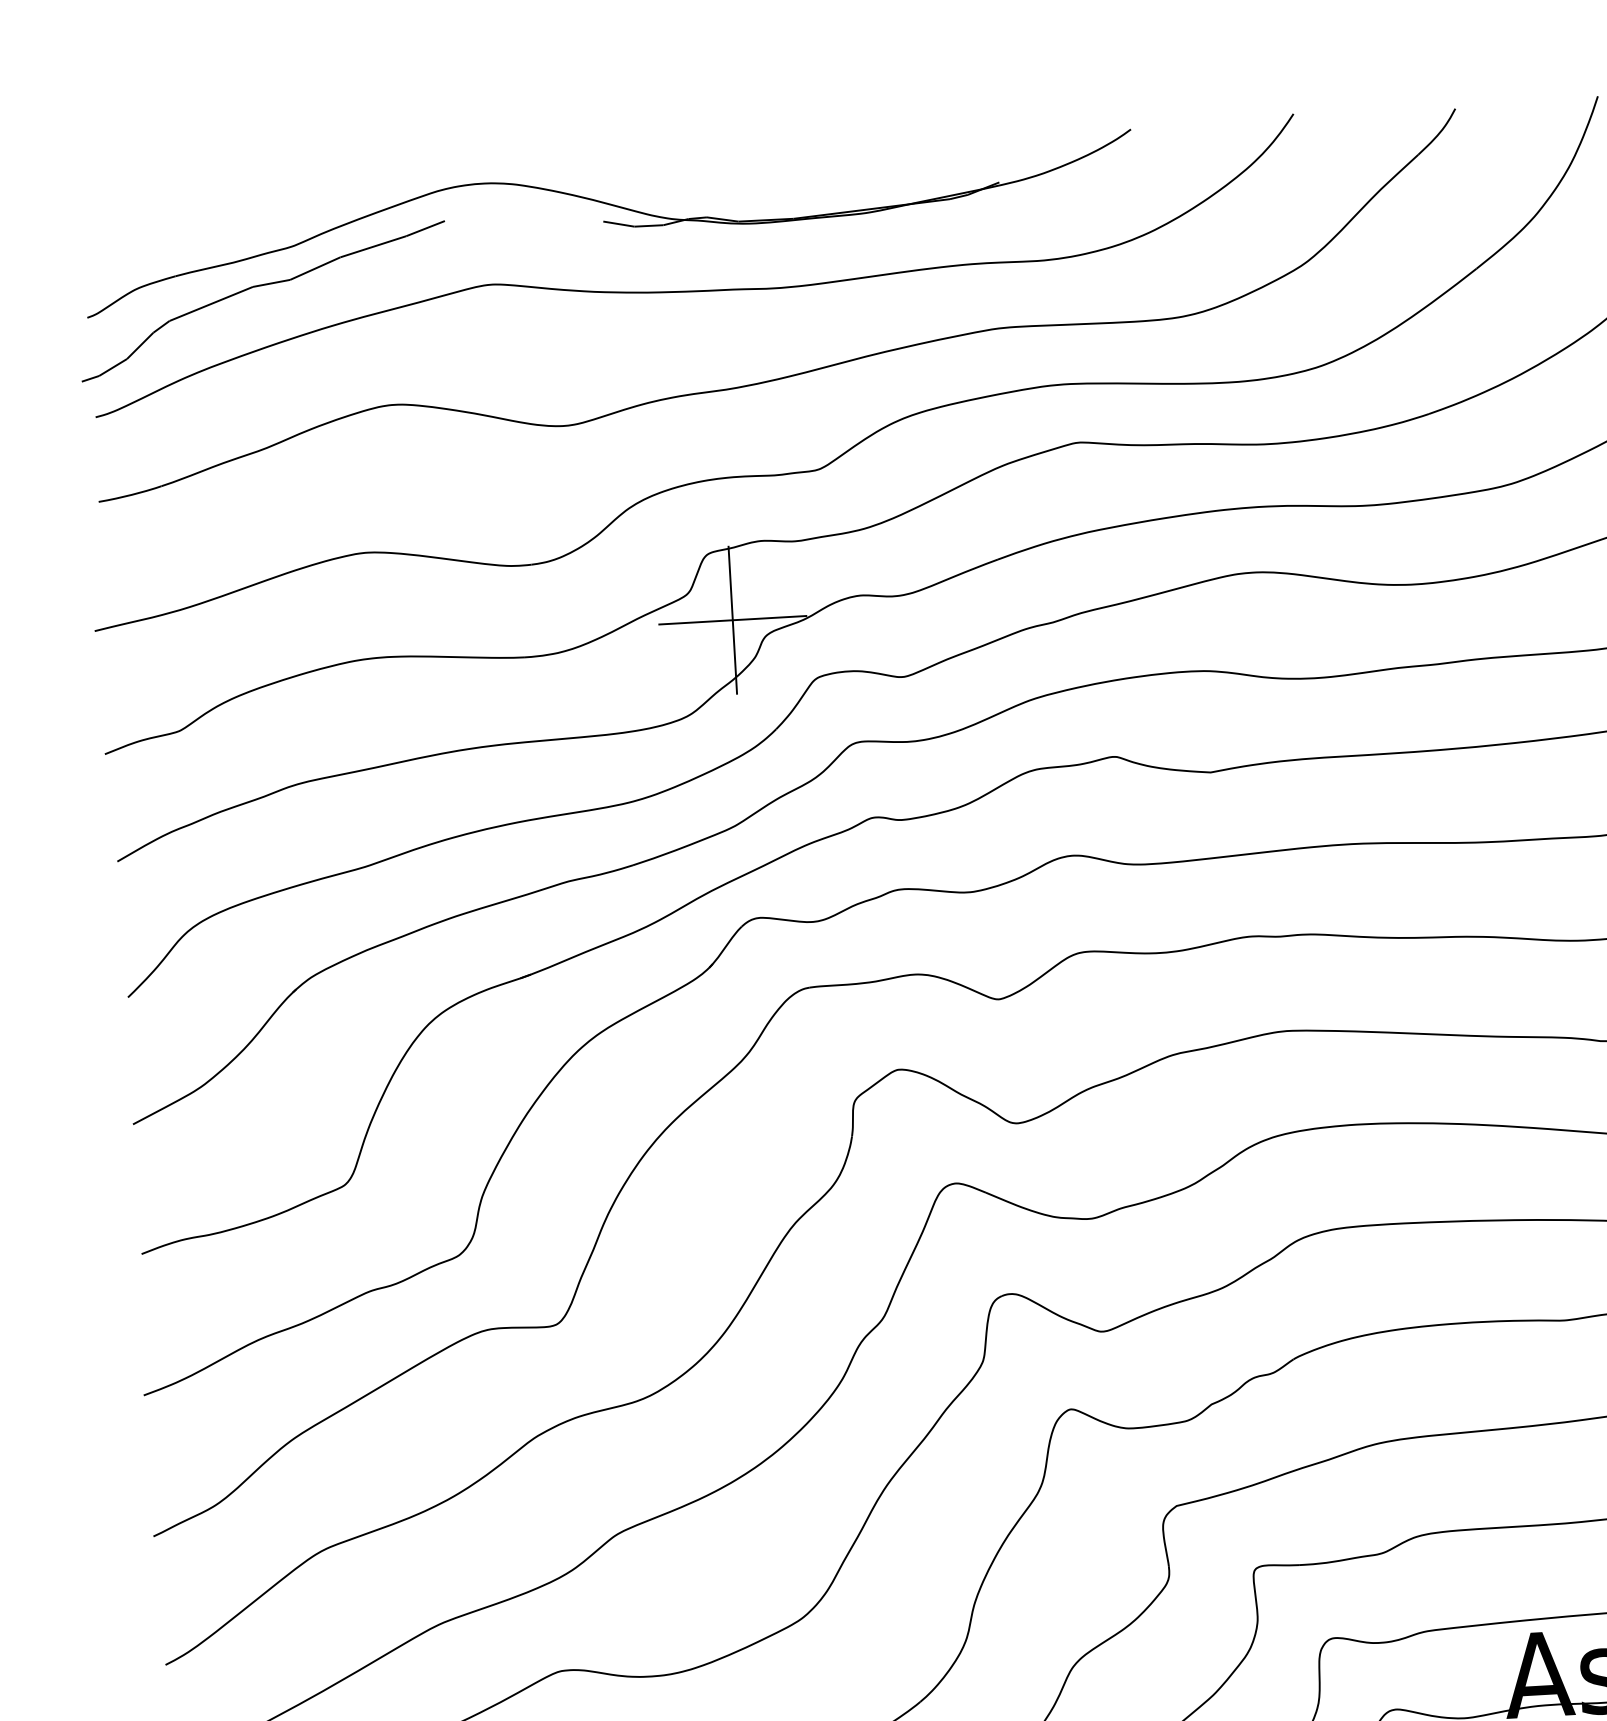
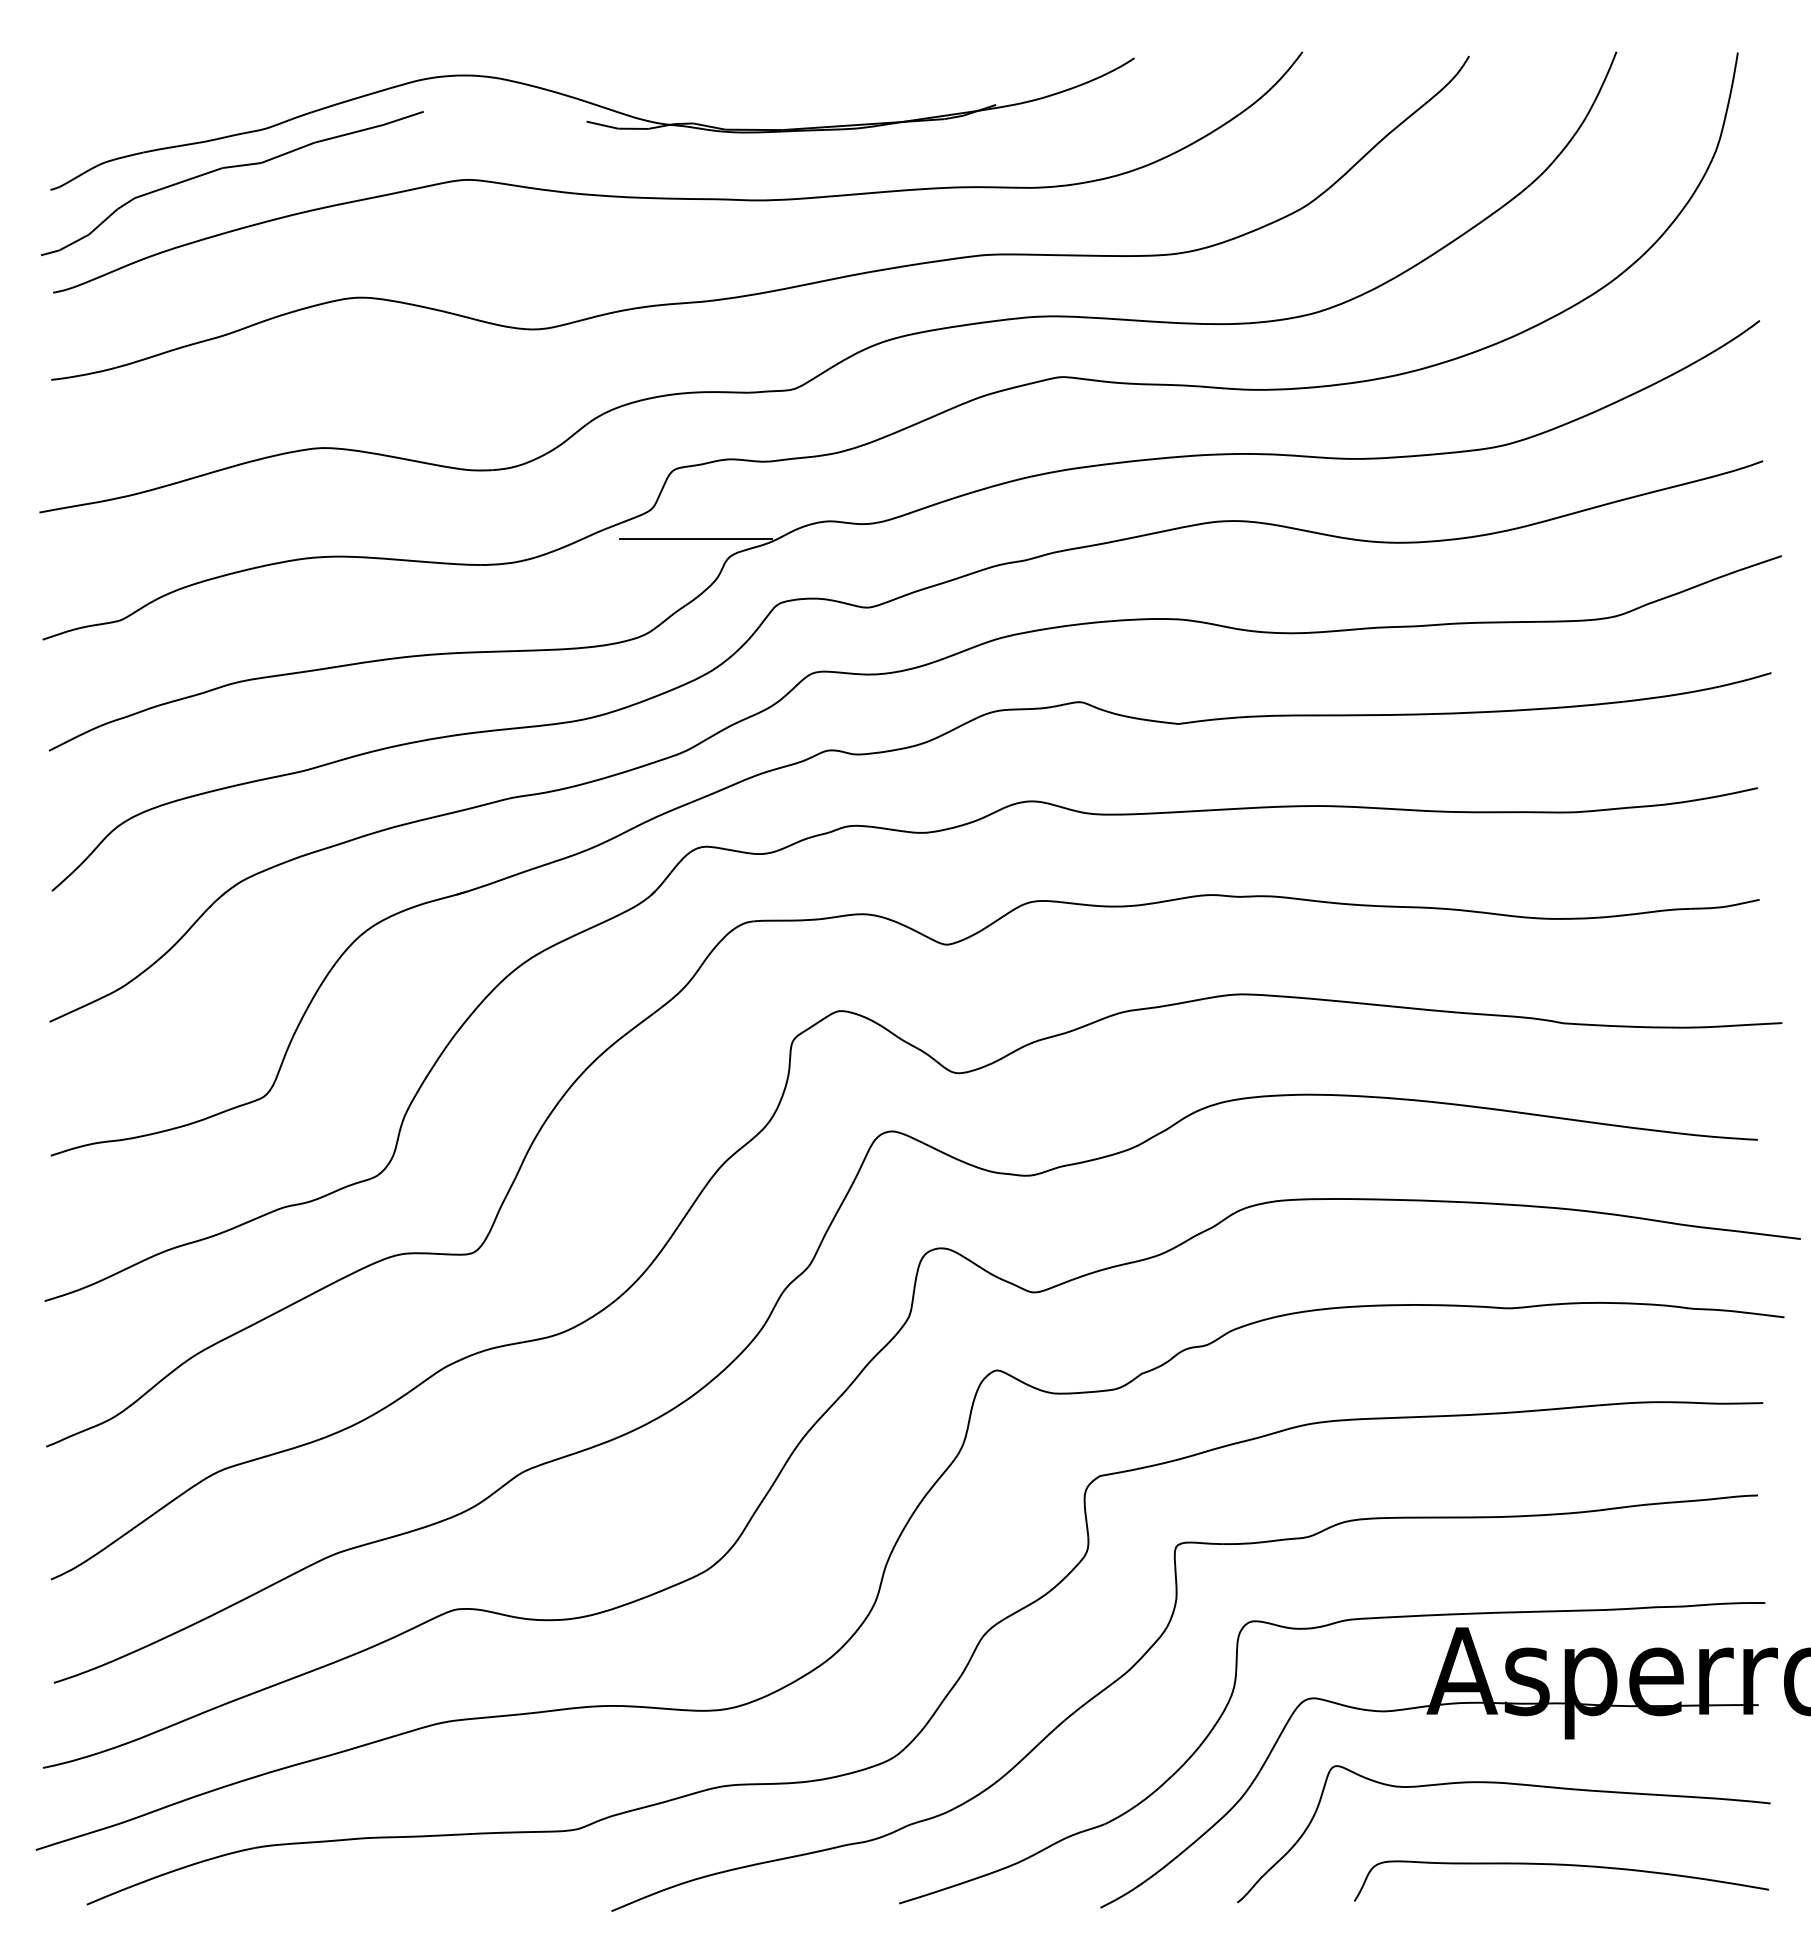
line: (733, 619) -> (696, 538), removed

